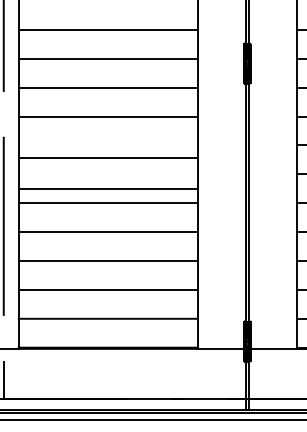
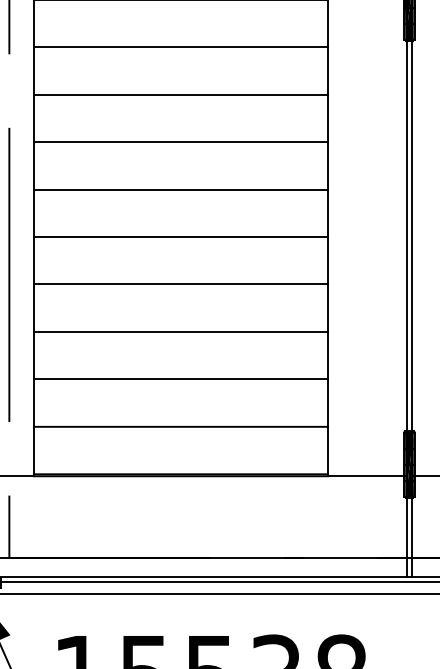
line: (107, 158) -> (179, 142), moved
line: (107, 189) -> (179, 189), moved

